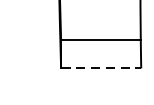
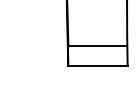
line: (101, 68) -> (98, 66), dashed -> solid

